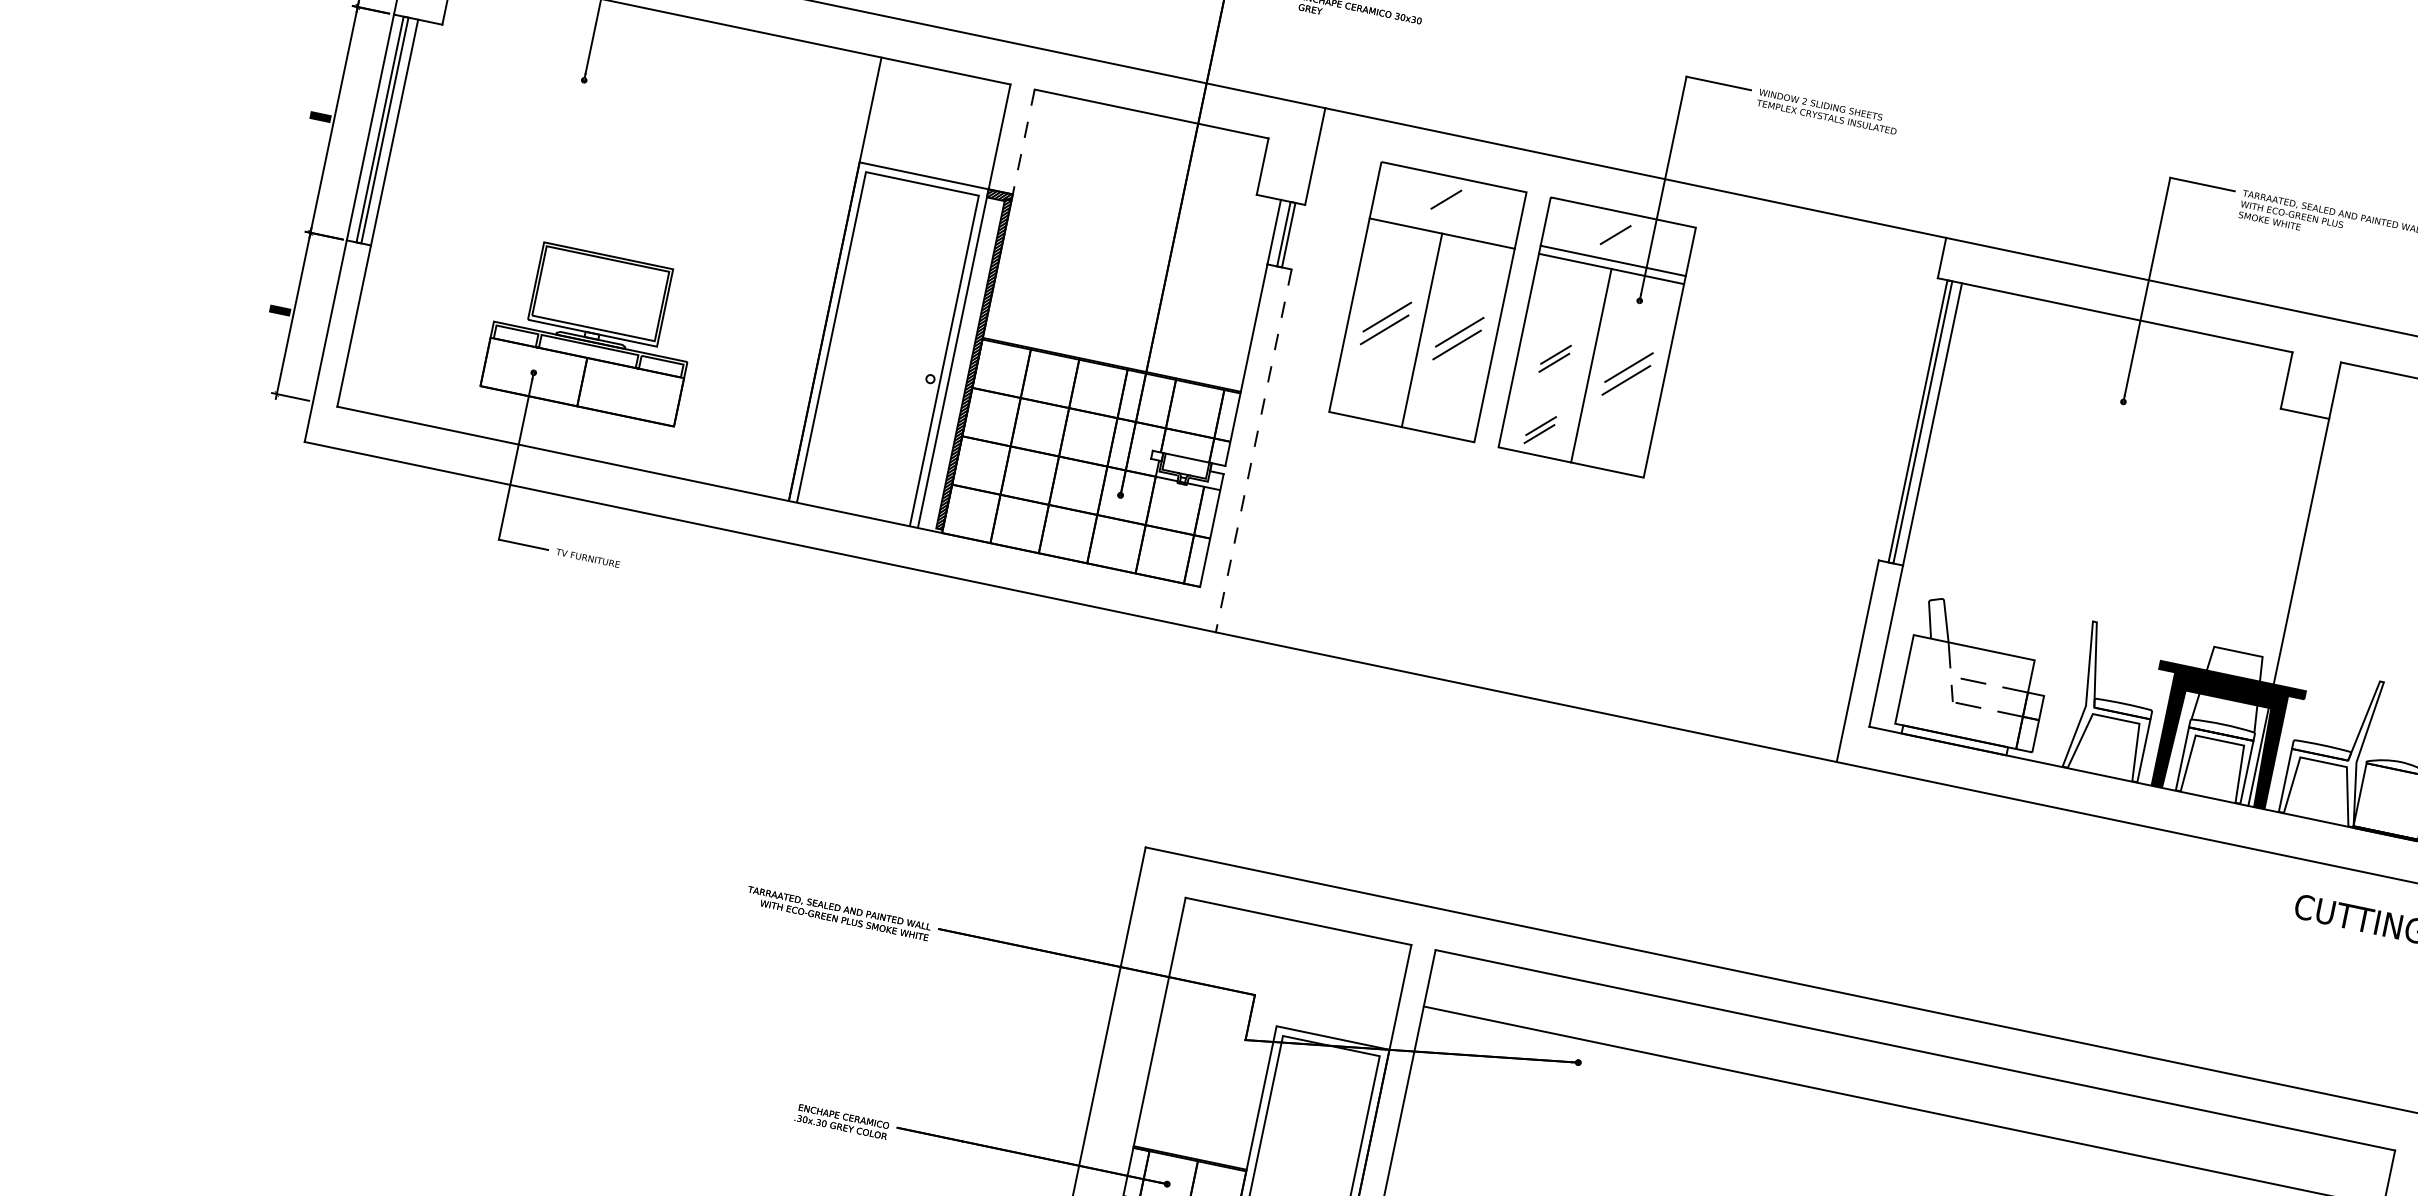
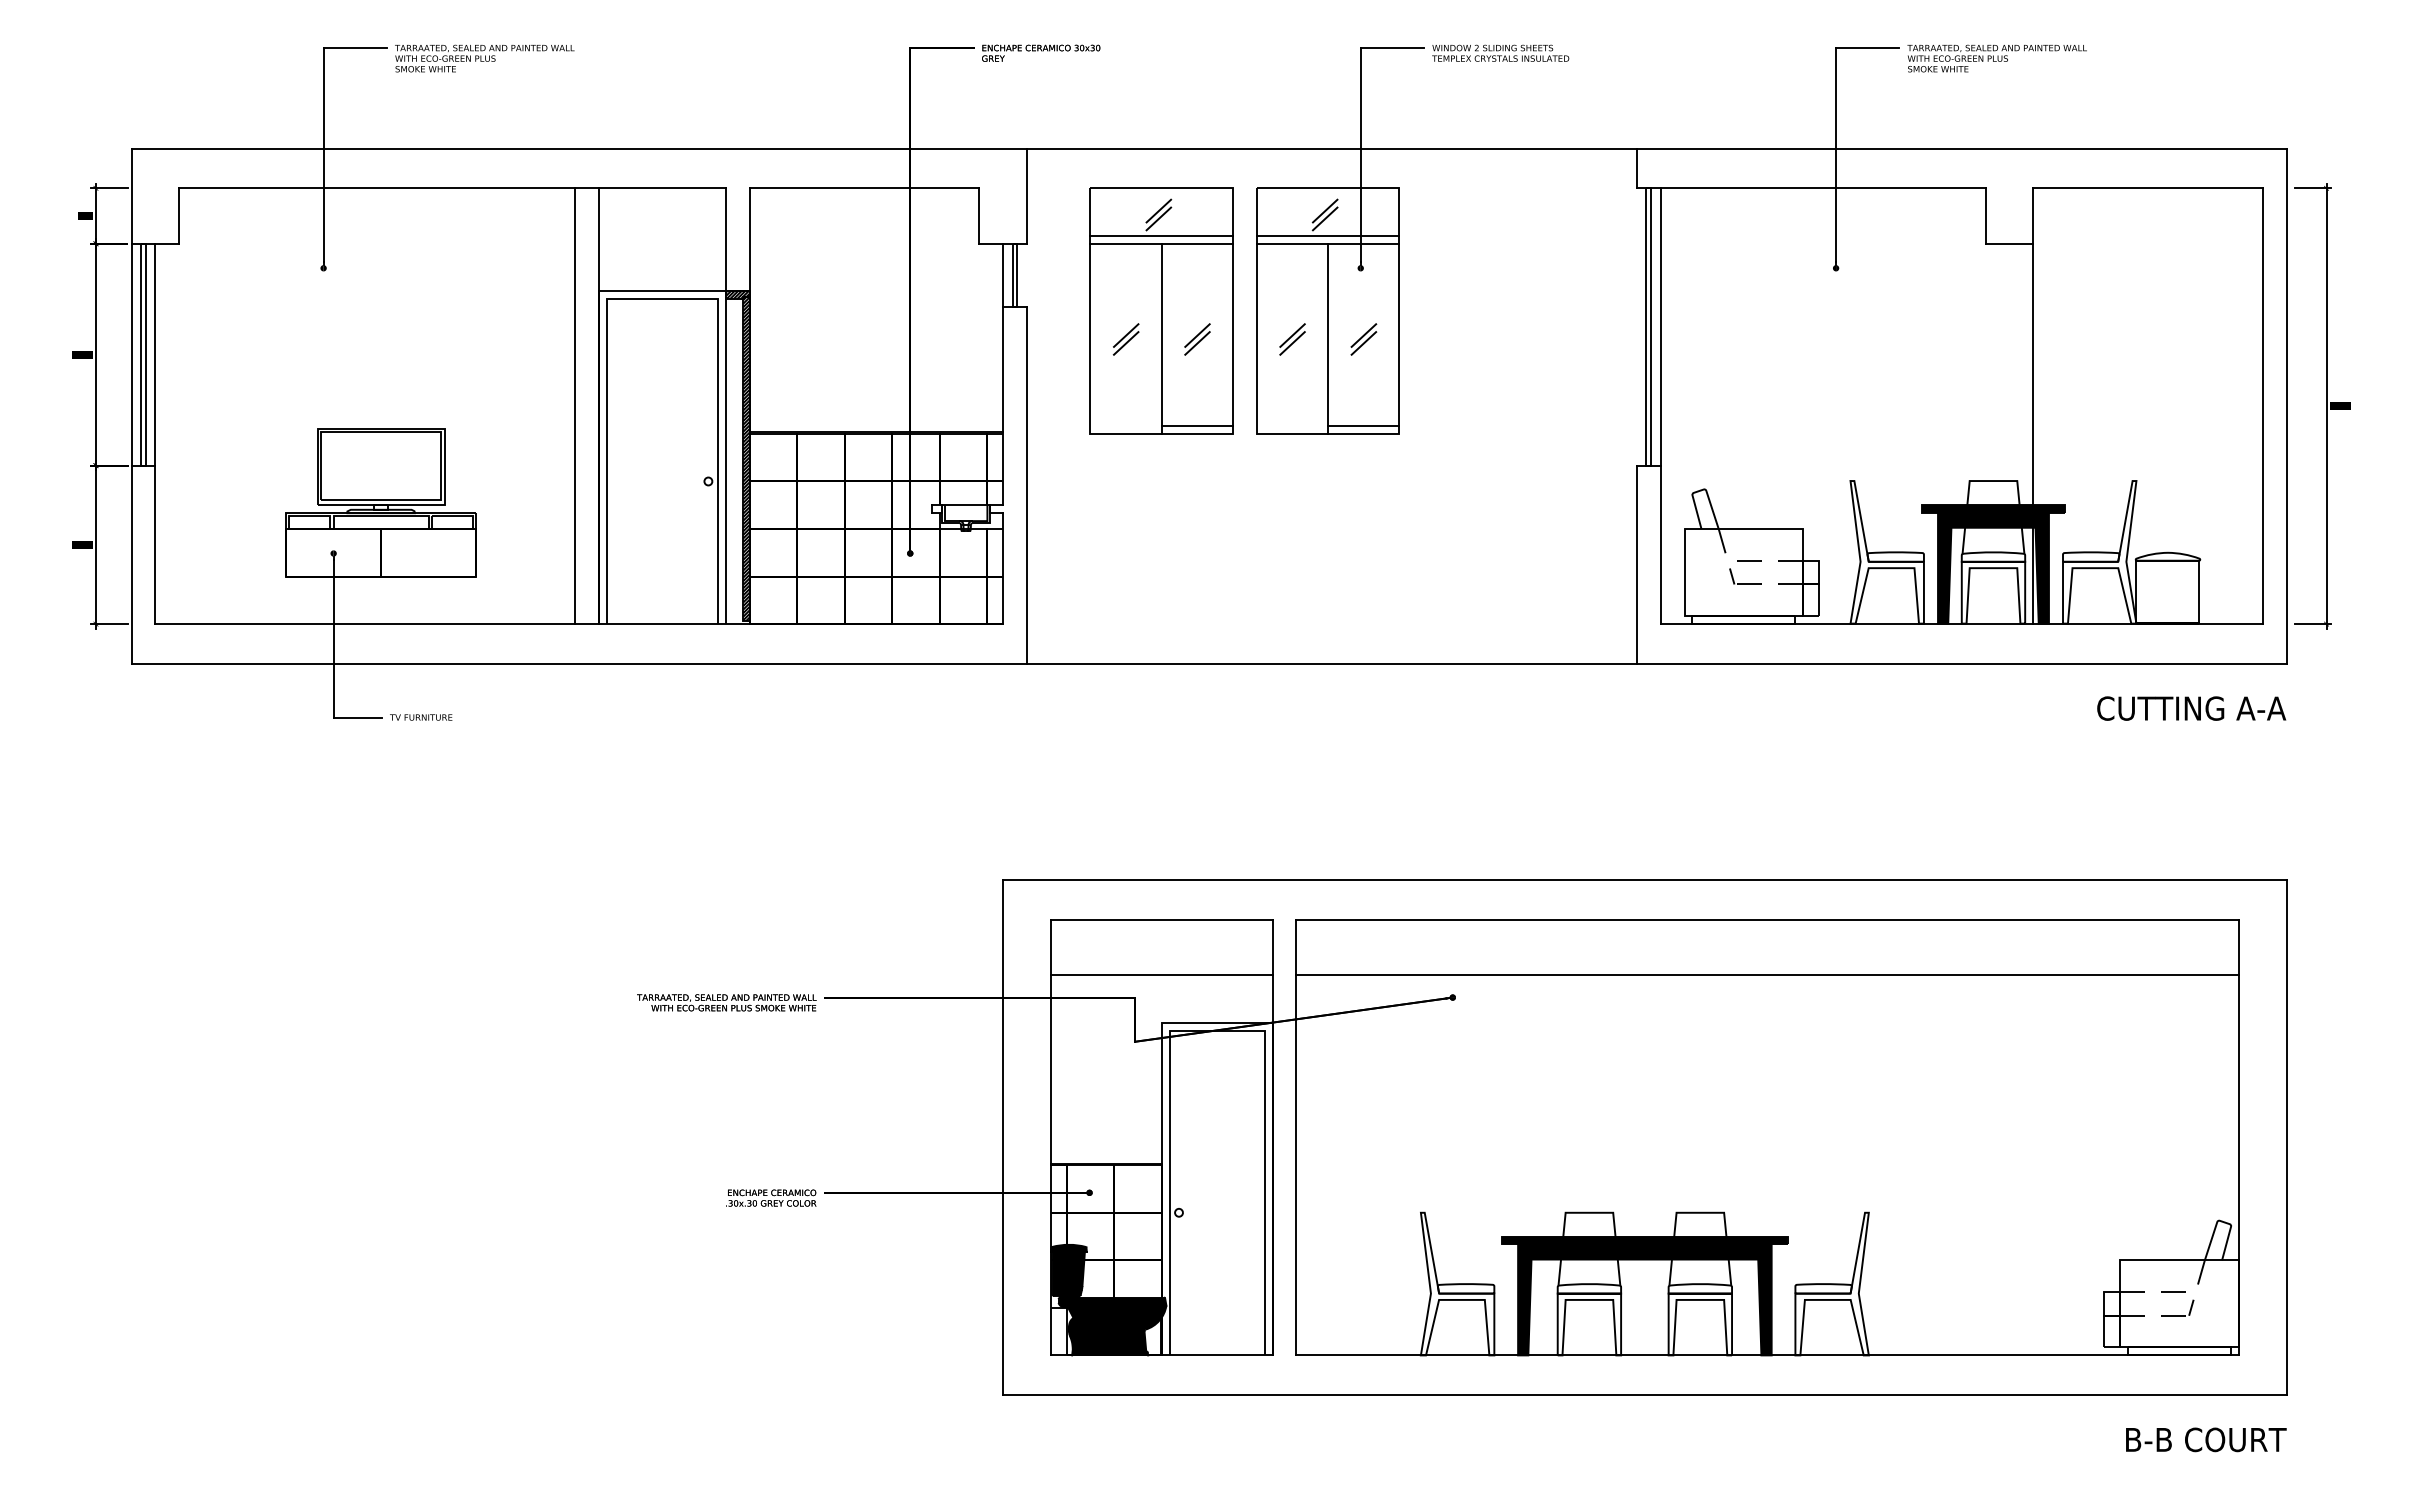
line: (1023, 142) -> (749, 240), dashed -> solid
line: (1444, 207) -> (1158, 218), added
line: (1443, 225) -> (1161, 235), added
line: (1613, 242) -> (1324, 218), added
line: (811, 274) -> (575, 406), added
part: (1385, 323) -> (1125, 339), size x0.62
part: (1458, 338) -> (1197, 339), size x0.62
part: (1627, 373) -> (1363, 339), size x0.62
line: (1438, 426) -> (1196, 426), added
part: (1540, 430) -> (1292, 409), removed
line: (1253, 450) -> (1026, 485), dashed -> solid
line: (1608, 462) -> (1363, 426), added
line: (1286, 978) -> (1161, 975), added

